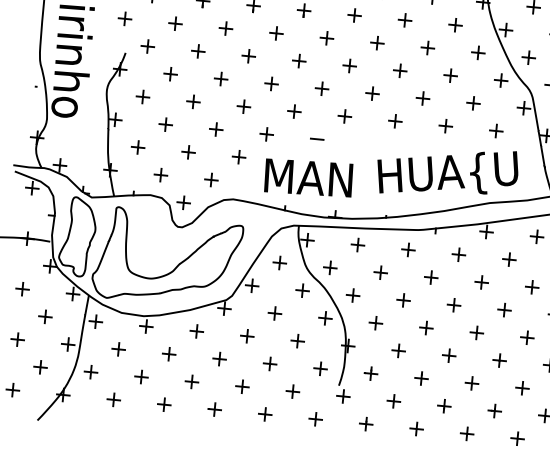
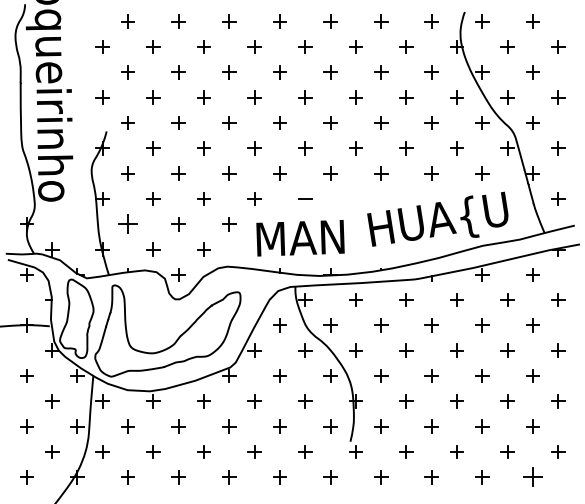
part: (137, 147) -> (127, 224), size x1.4
part: (517, 438) -> (532, 477), size x1.4

